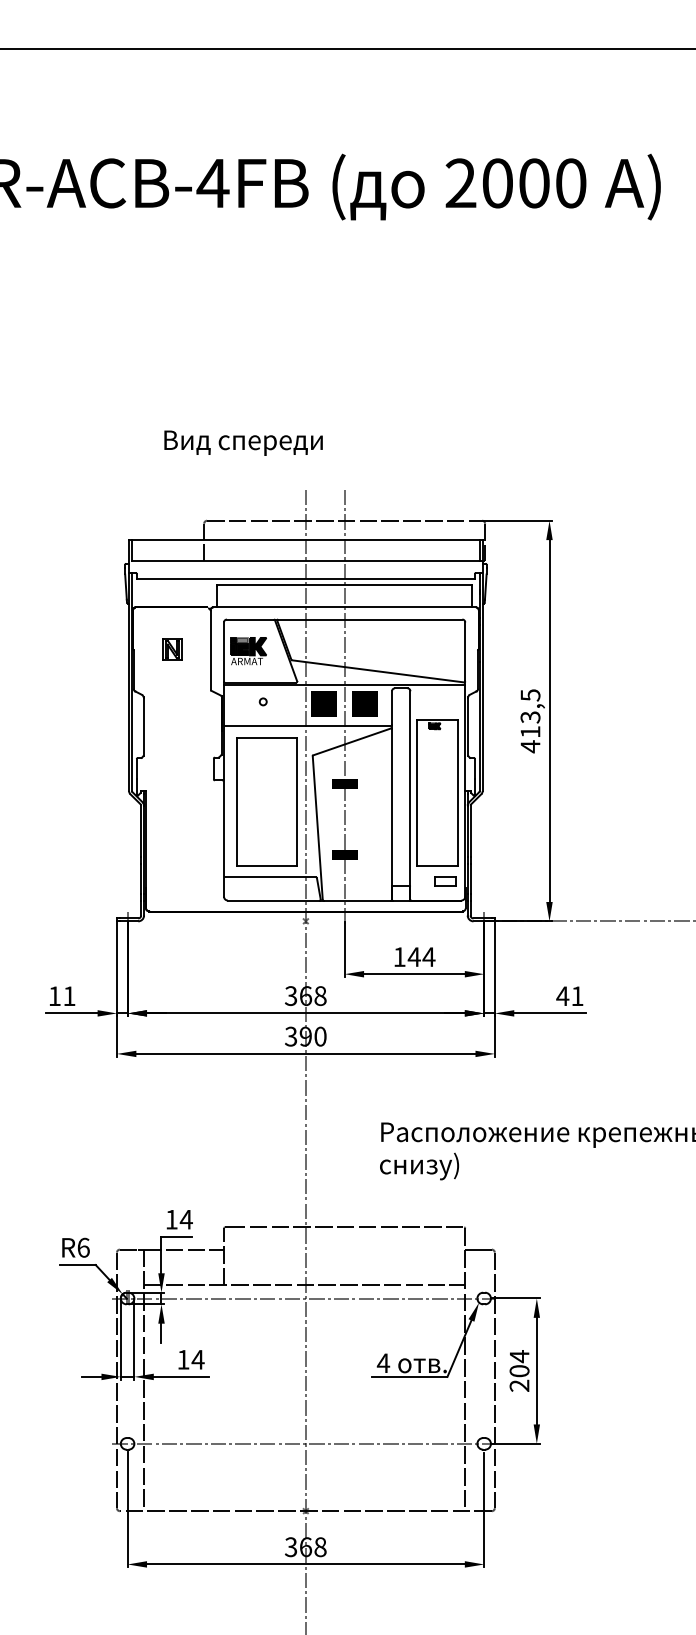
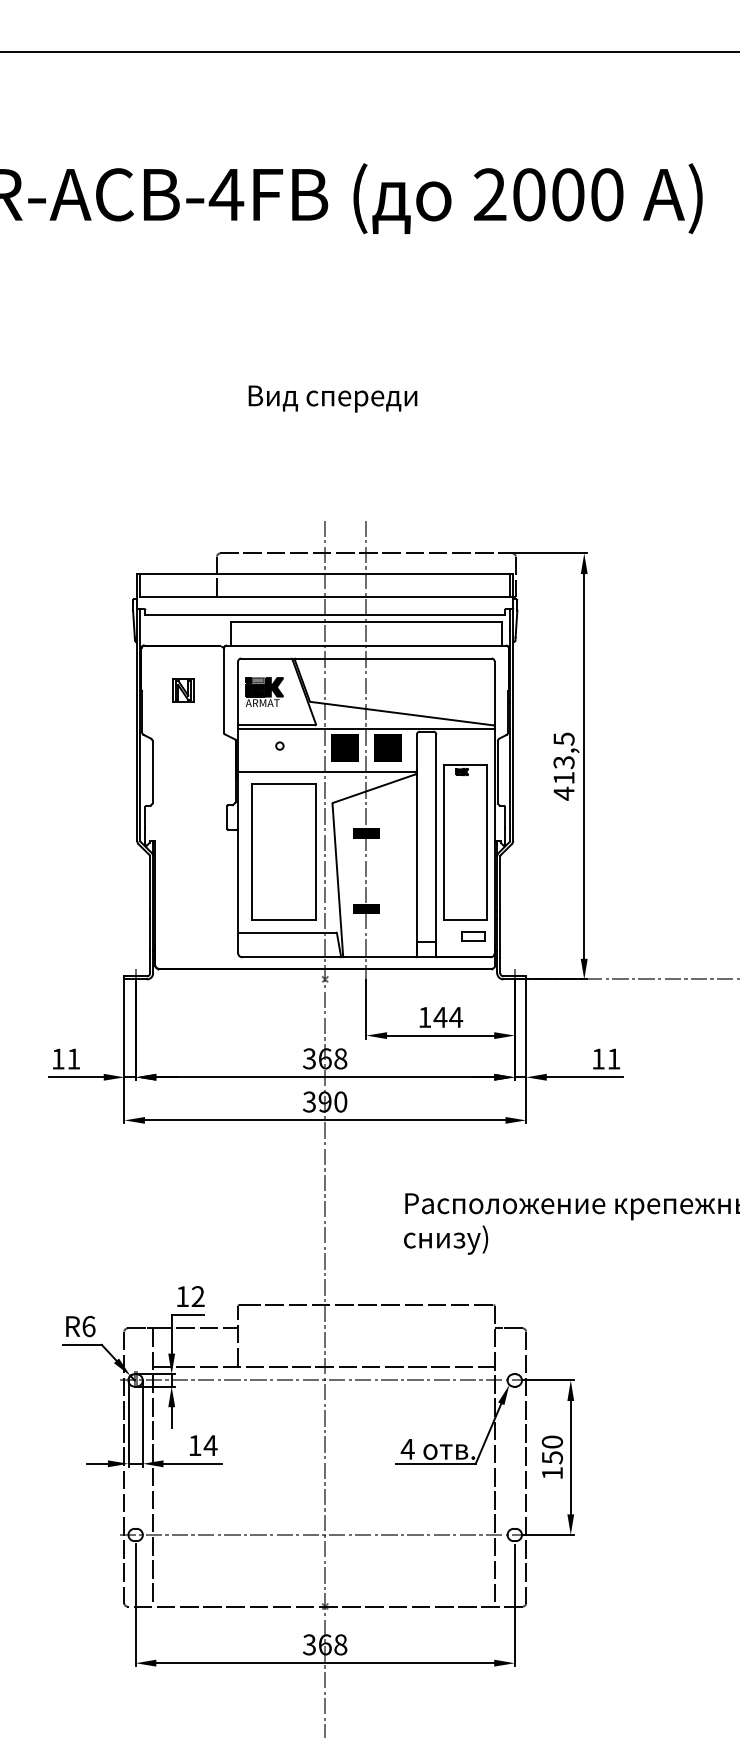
text: (243, 442) -> (332, 398), moved
text: (562, 995) -> (598, 1058), 41 -> 11
text: (186, 1219) -> (198, 1296), 14 -> 12
text: (518, 1370) -> (551, 1457), 204 -> 150

